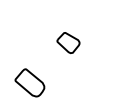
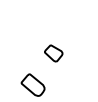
part: (68, 43) -> (53, 53), moved

